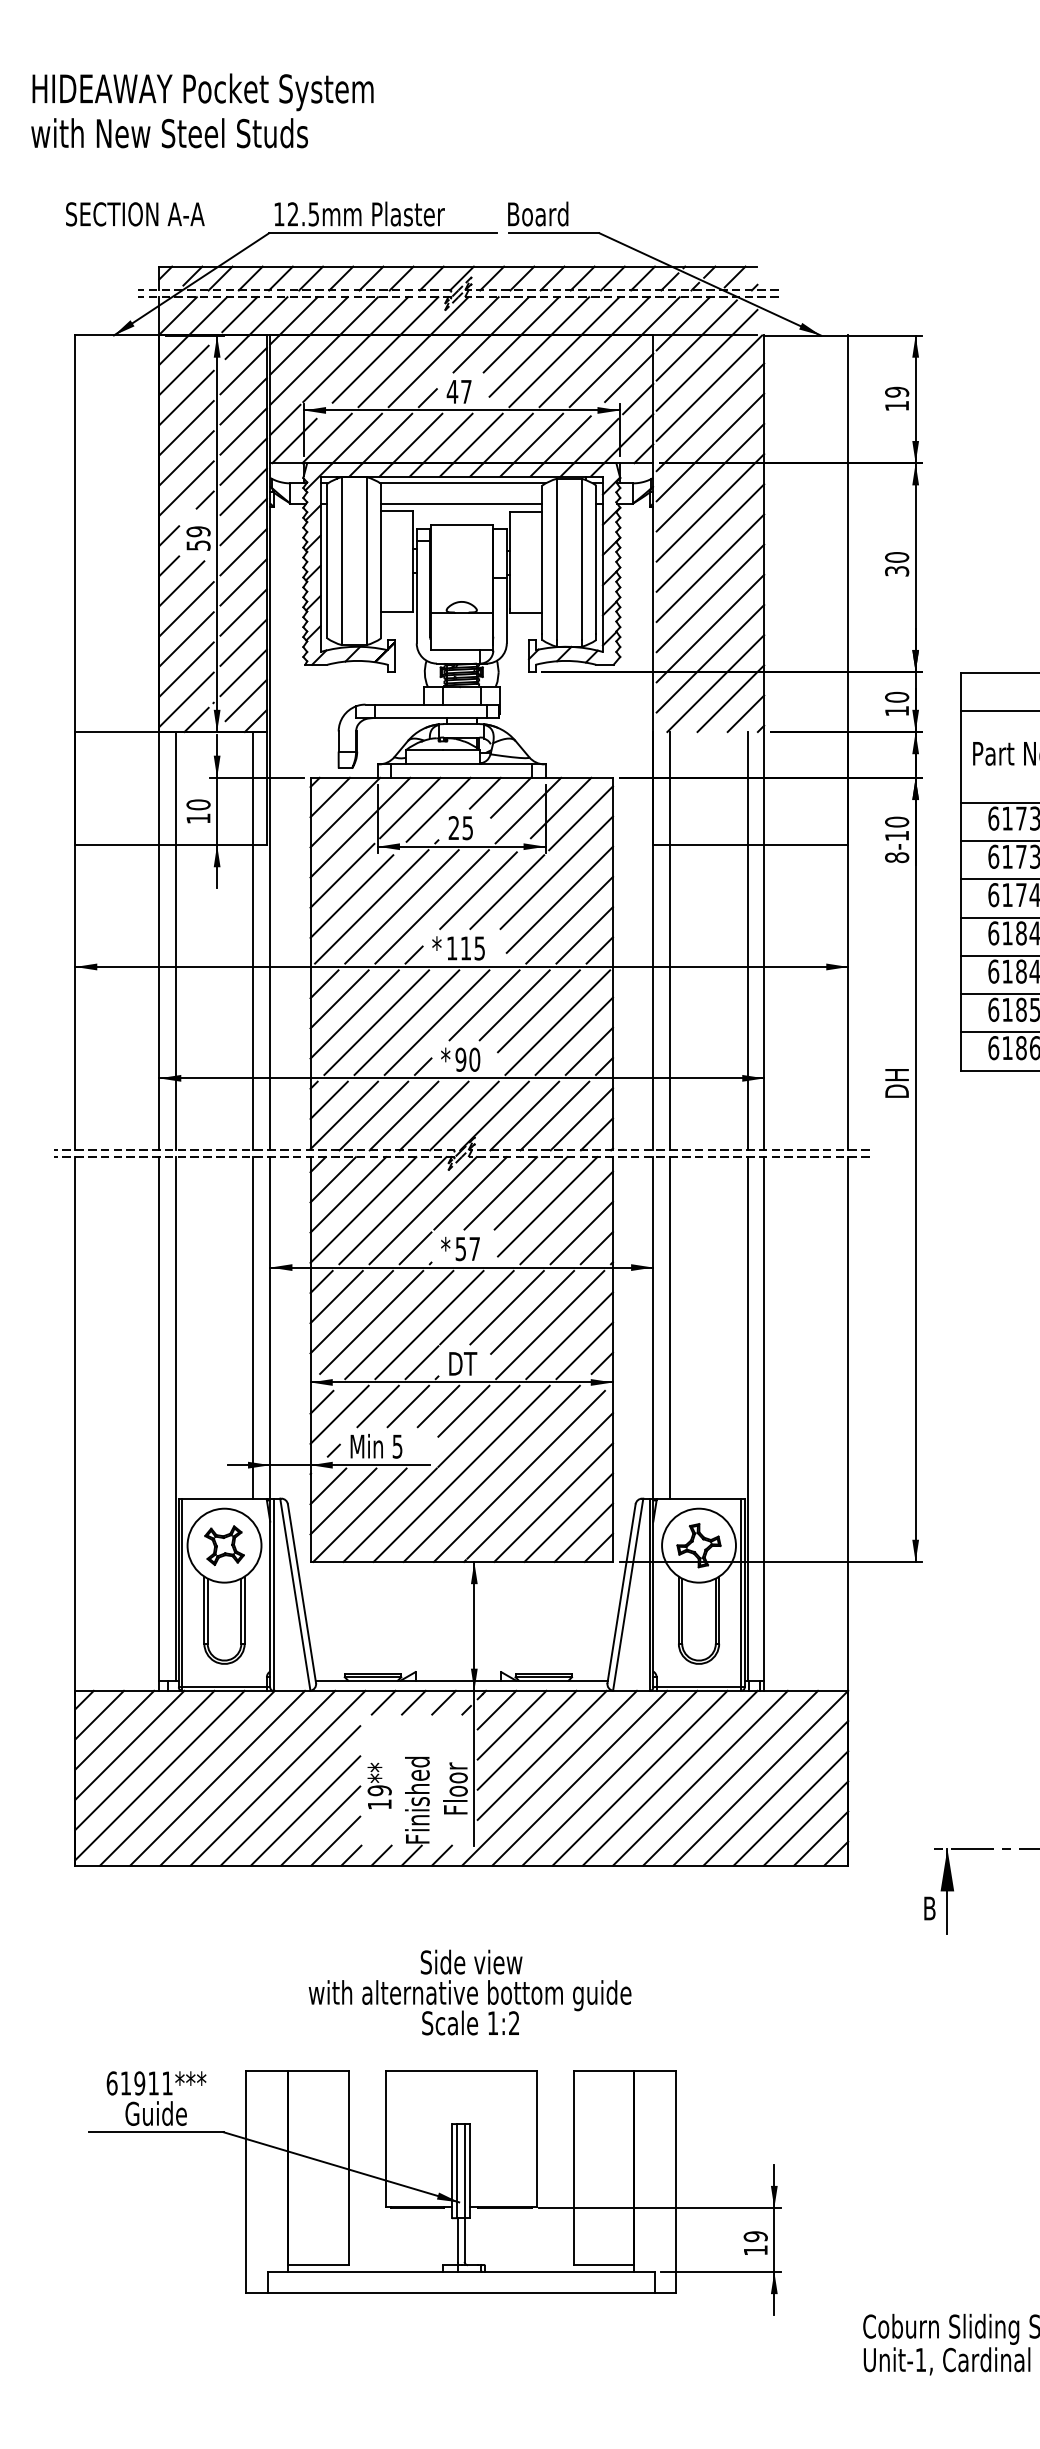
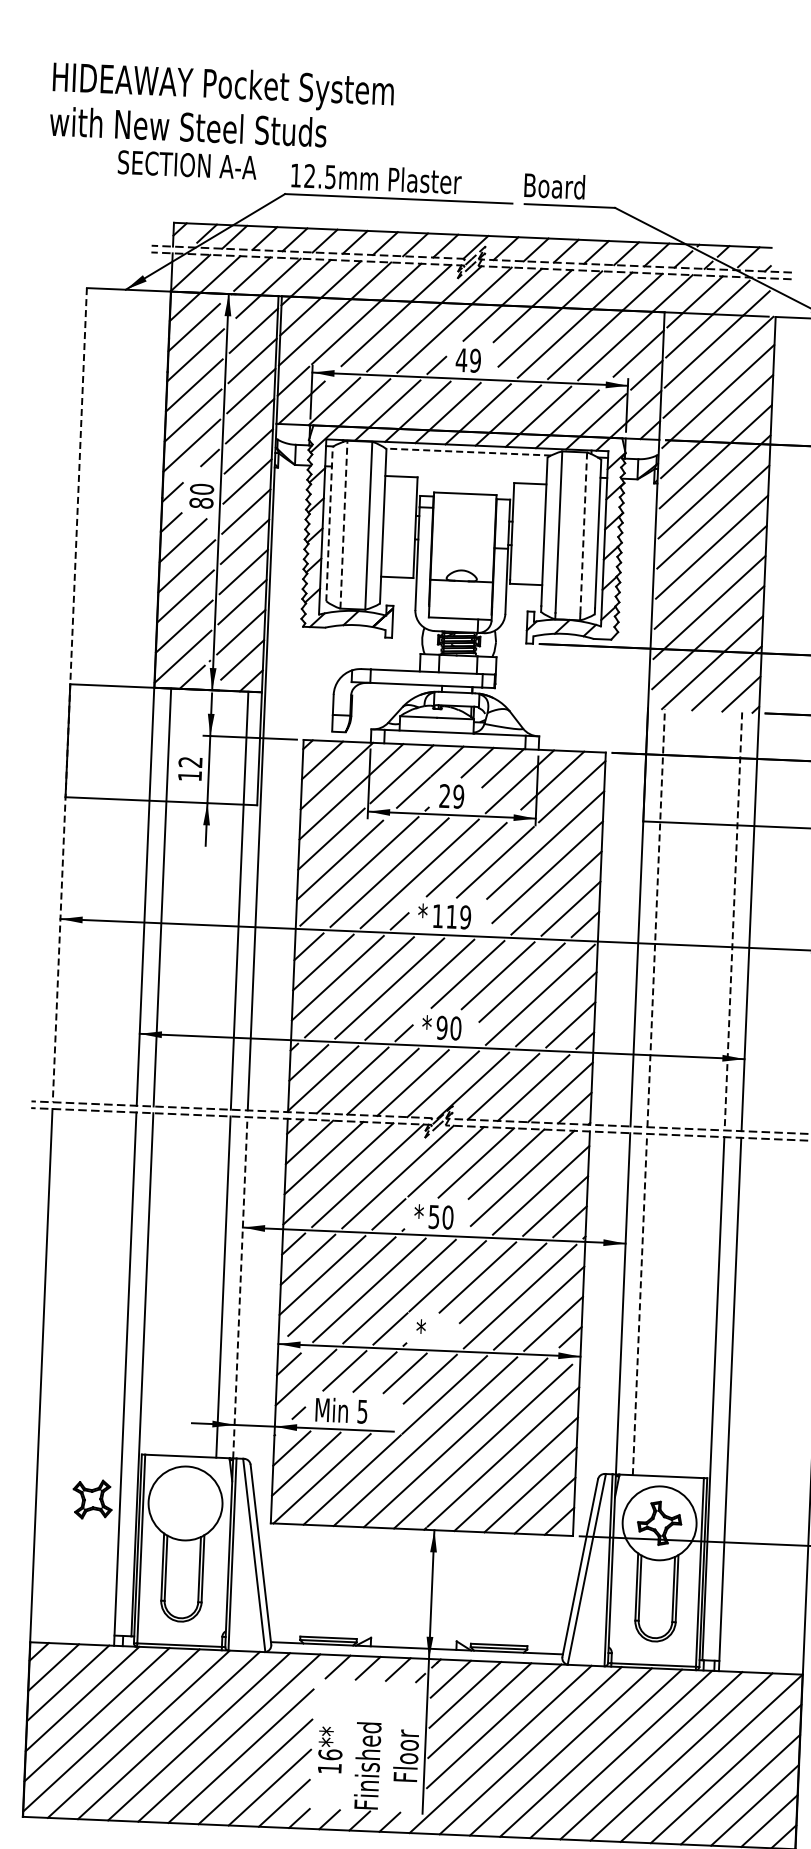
text: (202, 110) -> (222, 105), moved
text: (135, 214) -> (187, 165), moved
text: (466, 391) -> (475, 360), 47 -> 49
line: (463, 483) -> (468, 452), solid -> dashed
line: (461, 503) -> (465, 472), removed
text: (198, 538) -> (201, 496), 59 -> 80
line: (581, 559) -> (583, 533), solid -> dashed
line: (327, 560) -> (329, 523), solid -> dashed
line: (341, 560) -> (343, 524), solid -> dashed
line: (75, 743) -> (70, 695), solid -> dashed
text: (198, 804) -> (190, 761), 10 -> 12
text: (467, 827) -> (458, 796), 25 -> 29
line: (670, 940) -> (656, 917), solid -> dashed
line: (747, 941) -> (733, 921), solid -> dashed
text: (479, 948) -> (465, 917), 115 -> 119
text: (474, 1249) -> (447, 1218), 57 -> 50
line: (270, 1327) -> (240, 1287), solid -> dashed
line: (670, 1327) -> (640, 1304), solid -> dashed
text: (462, 1363) -> (430, 1331), DT -> *
part: (224, 1545) -> (92, 1499), moved
text: (379, 1790) -> (330, 1754), 19** -> 16**

